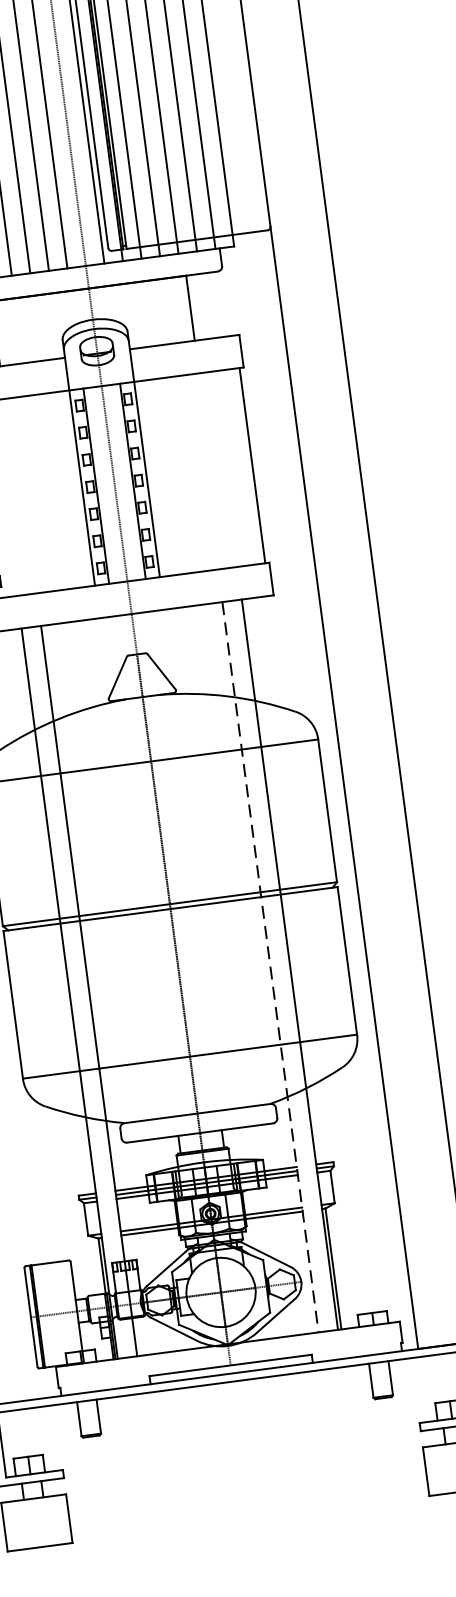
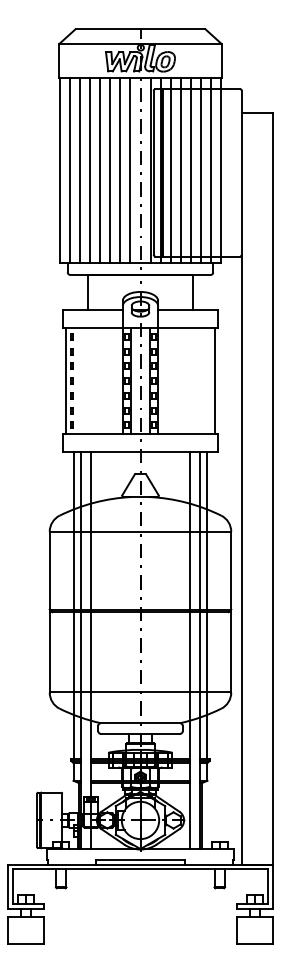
line: (290, 878) -> (206, 604), added
line: (47, 910) -> (74, 604), added
line: (270, 967) -> (189, 650), dashed -> solid

